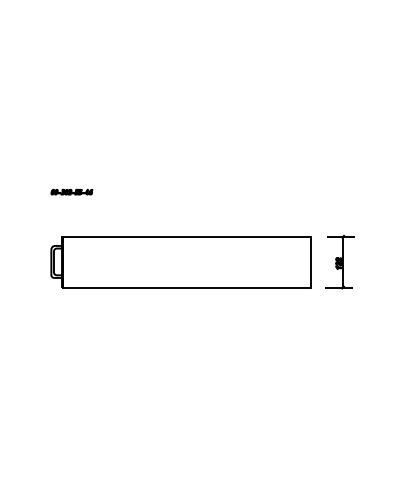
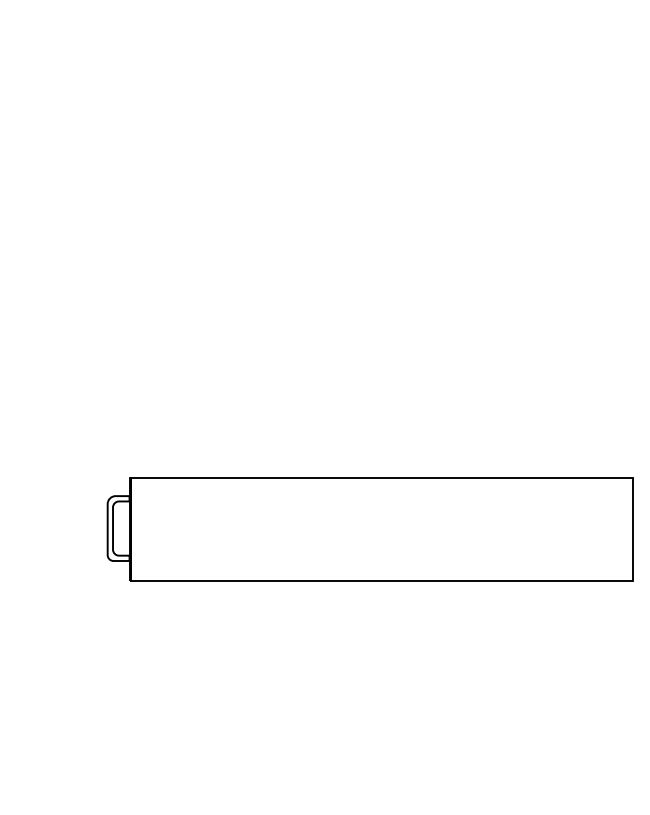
part: (71, 191) -> (148, 385), removed

